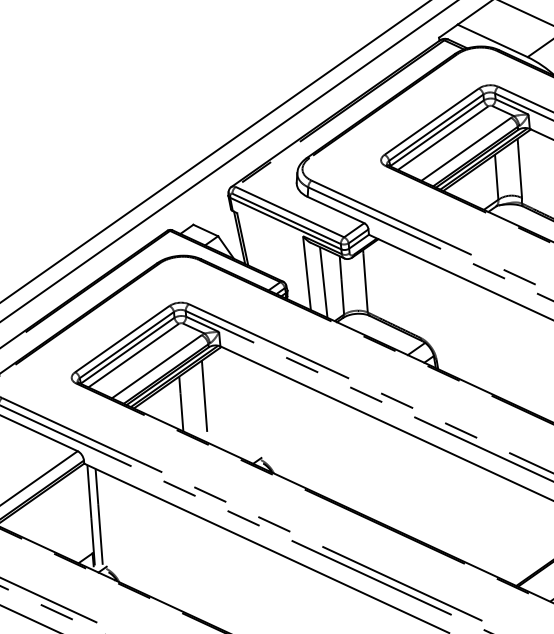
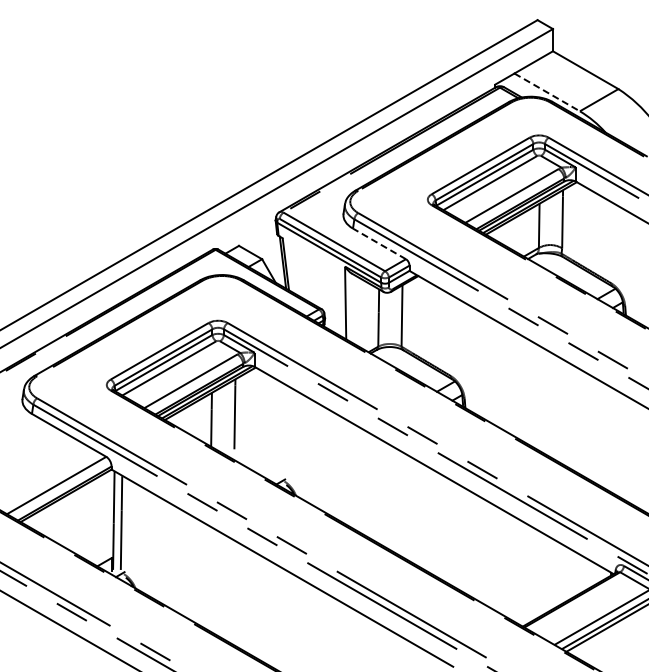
line: (492, 40) -> (547, 92), solid -> dashed
line: (335, 209) -> (379, 243), solid -> dashed
line: (323, 282) -> (360, 313), removed

